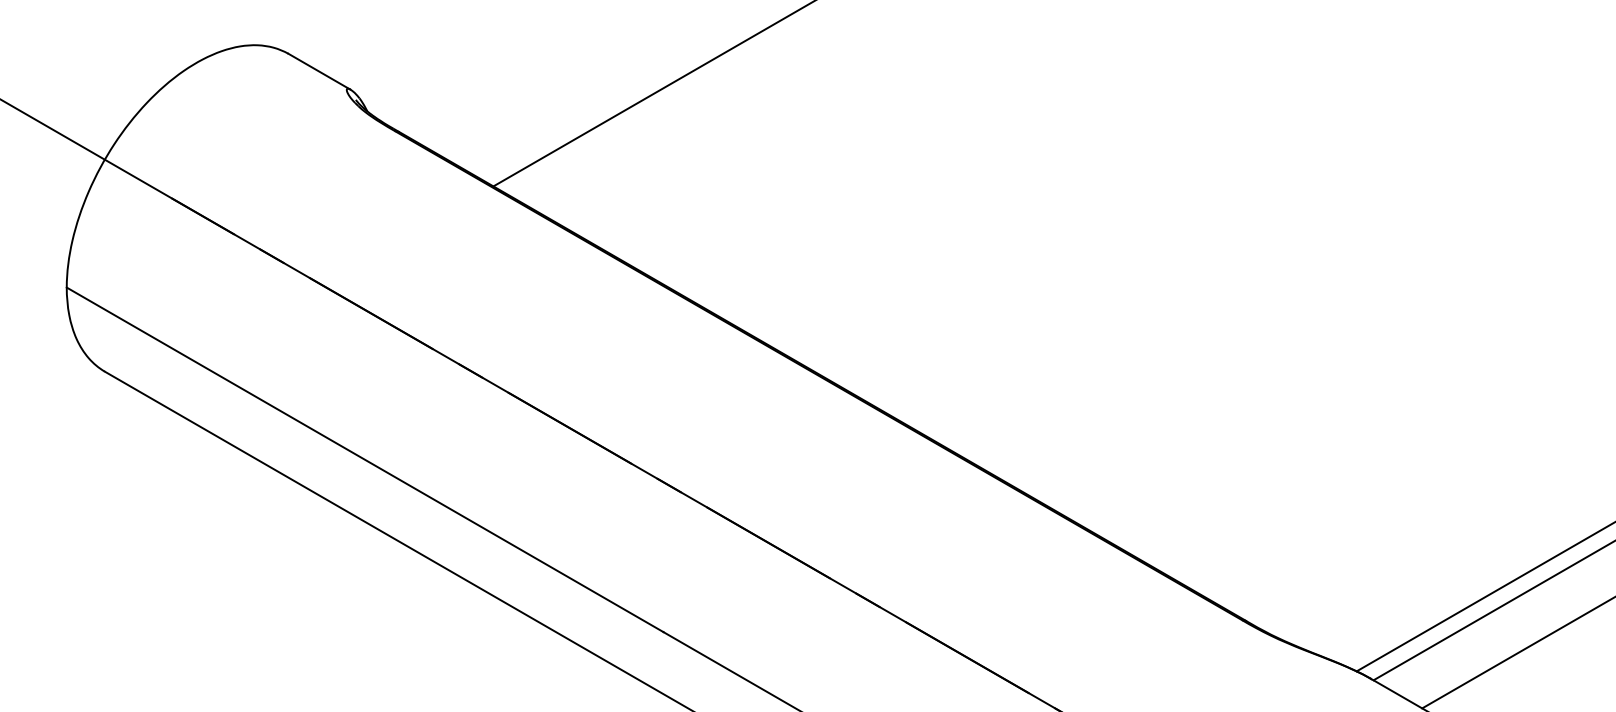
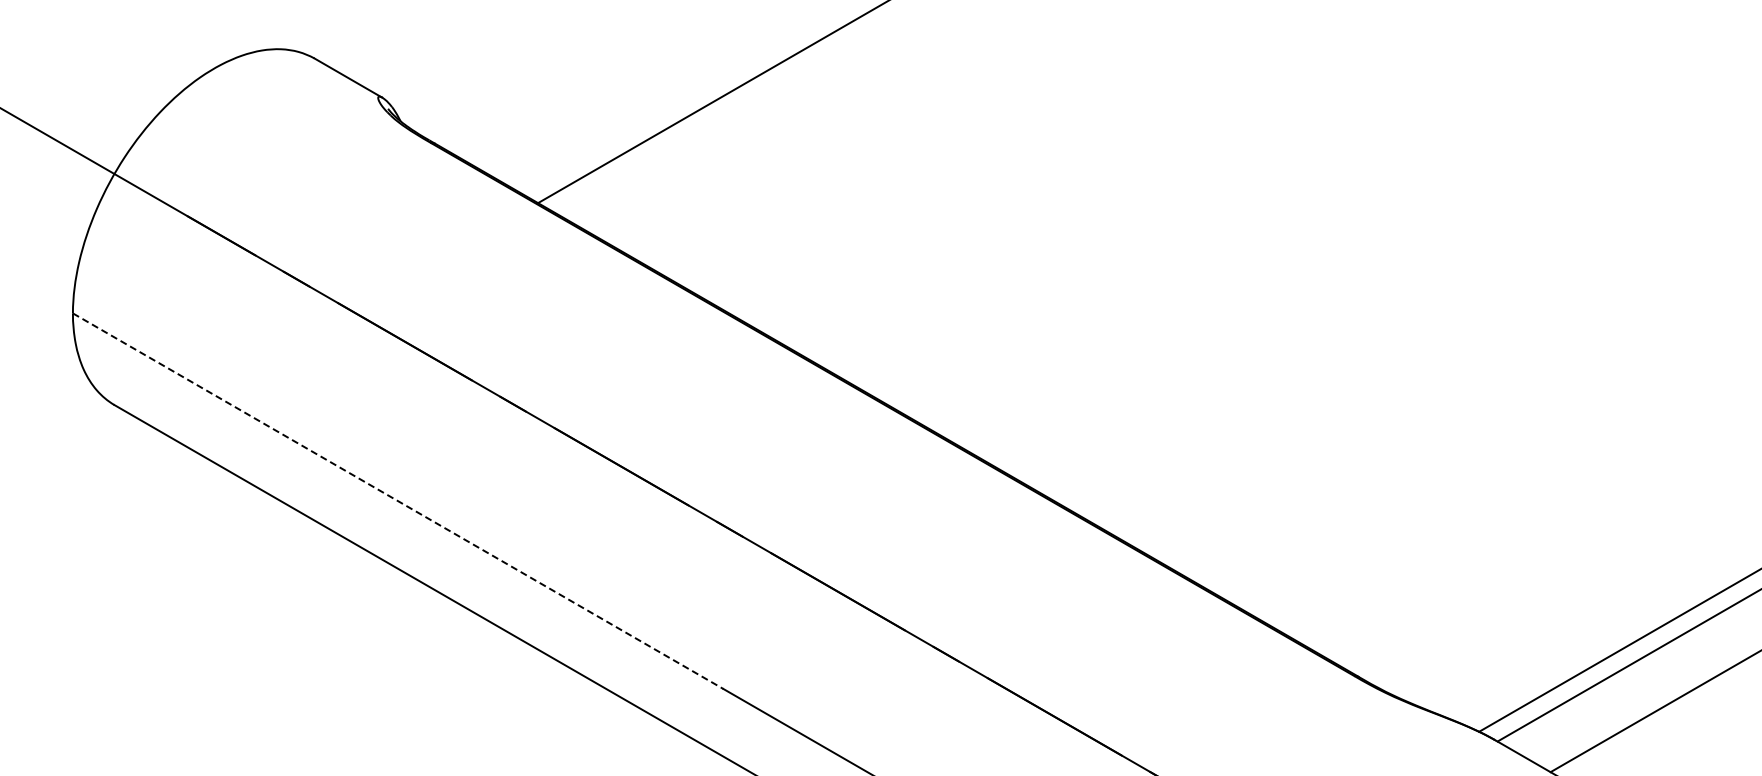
line: (365, 460) -> (398, 501), solid -> dashed

